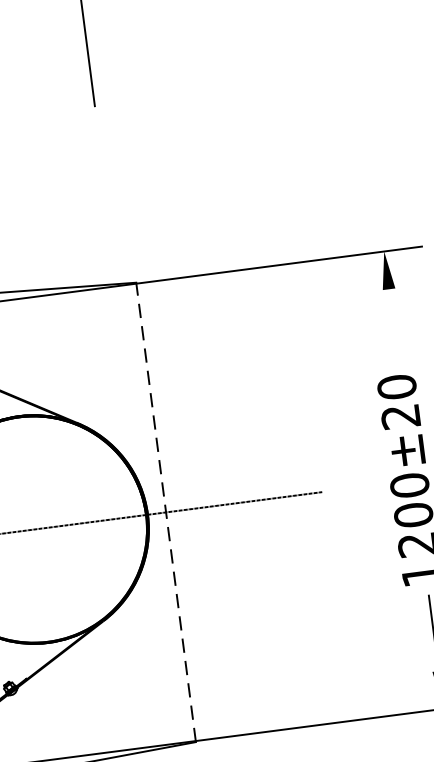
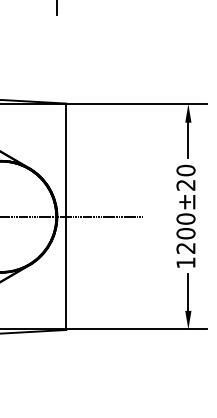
line: (393, 323) -> (188, 139), added
line: (166, 511) -> (66, 216), dashed -> solid

